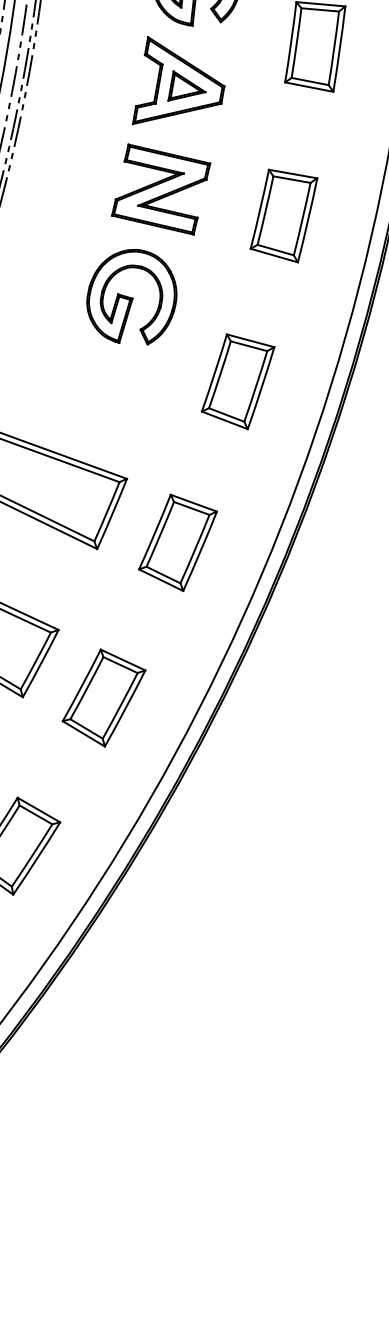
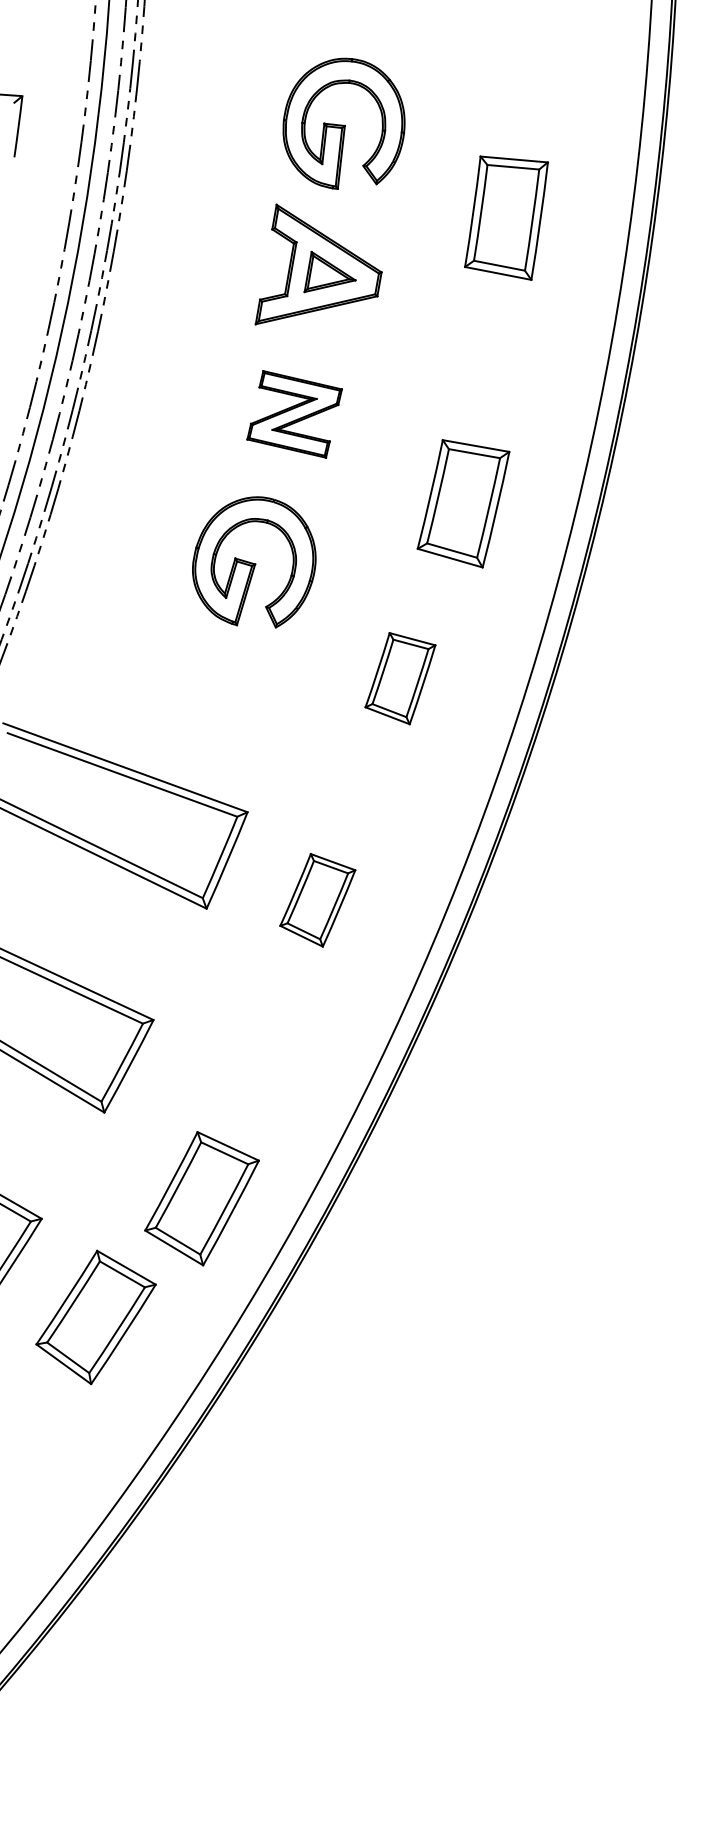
part: (161, 189) -> (294, 414), size x0.7
part: (283, 215) -> (463, 503), moved
part: (238, 381) -> (400, 678), size x0.7
part: (177, 543) -> (317, 900), size x0.7
part: (103, 697) -> (201, 1198), moved

